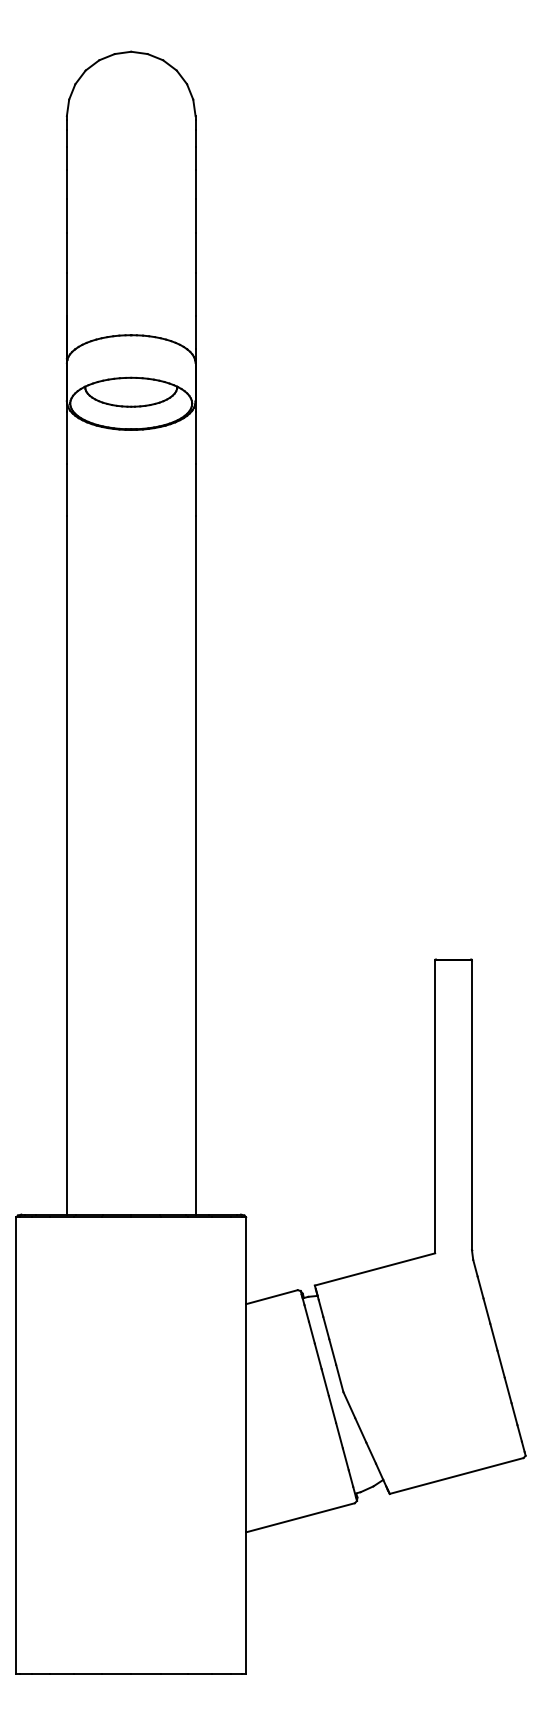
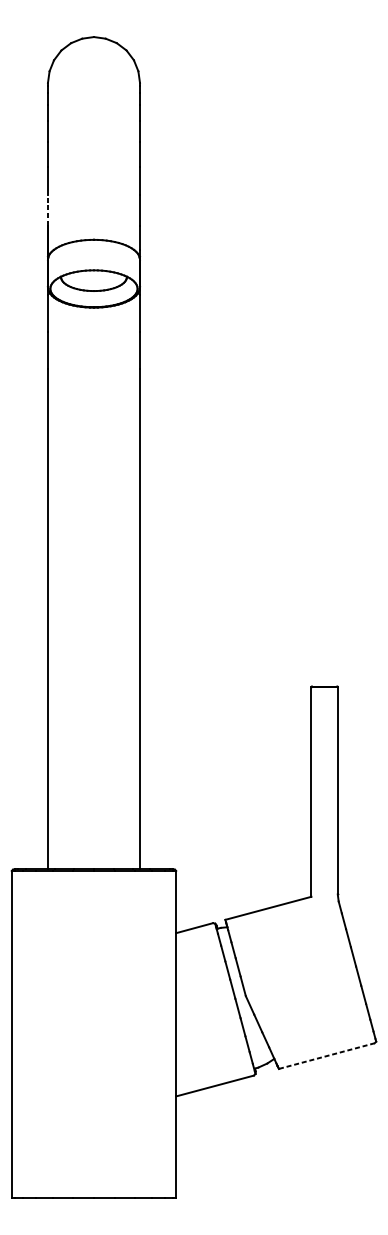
line: (66, 294) -> (47, 210), solid -> dashed
line: (457, 1475) -> (327, 1055), solid -> dashed

